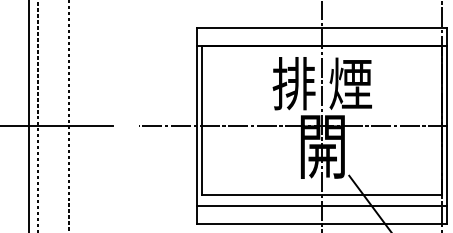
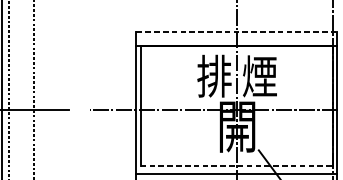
line: (322, 28) -> (237, 31), solid -> dashed
line: (321, 195) -> (236, 166), solid -> dashed

